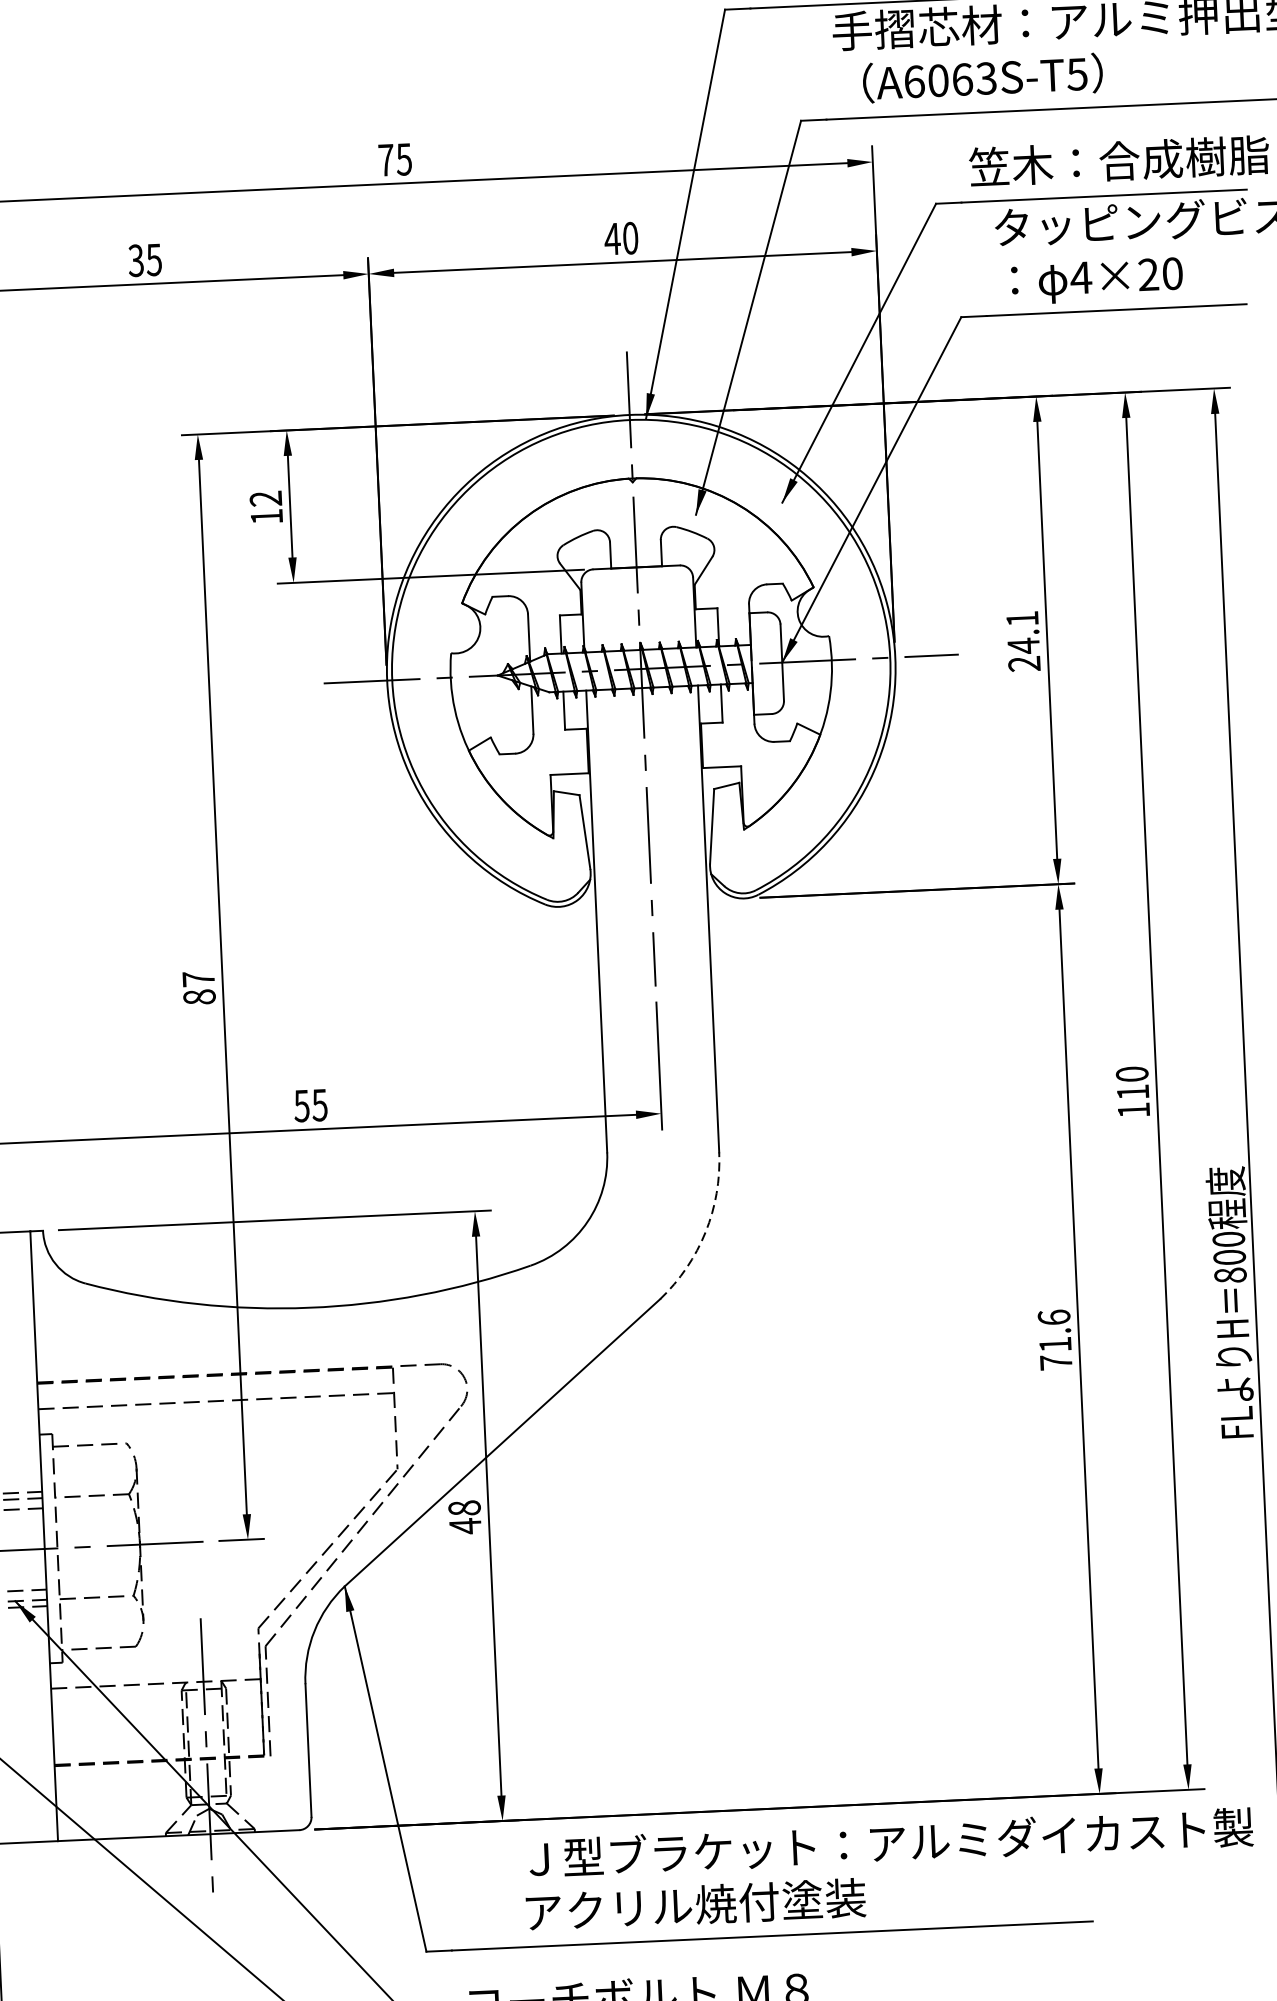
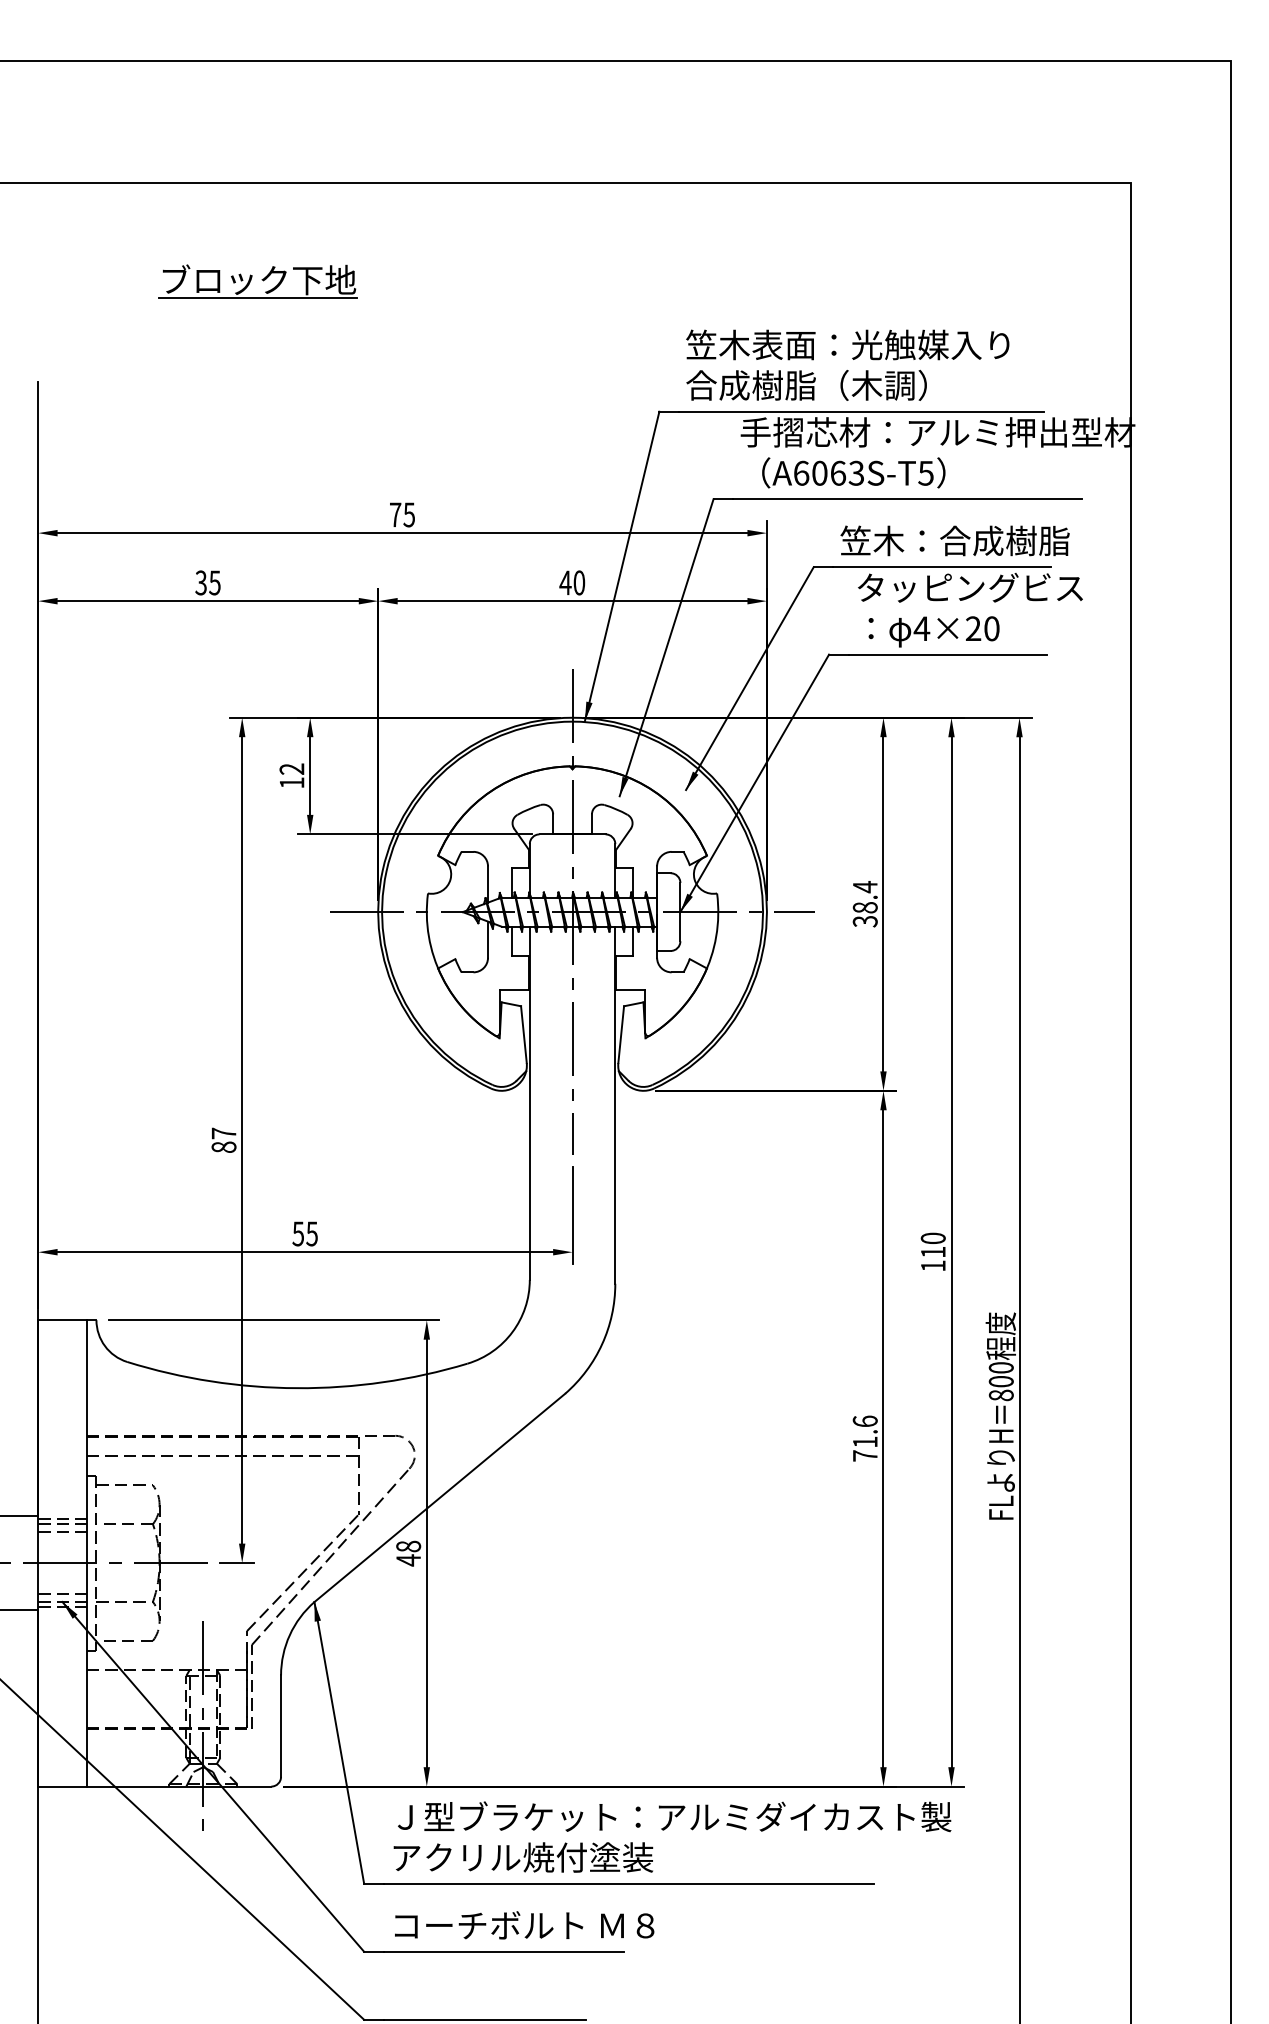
text: (1022, 641) -> (864, 904), 24.1 -> 38.4
arc: (706, 1232) -> (602, 1344), dashed -> solid
text: (889, 1868) -> (672, 1836), moved

